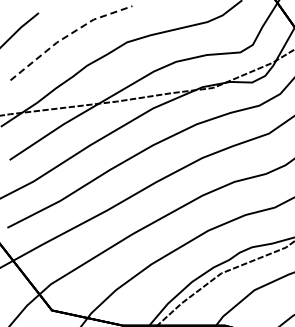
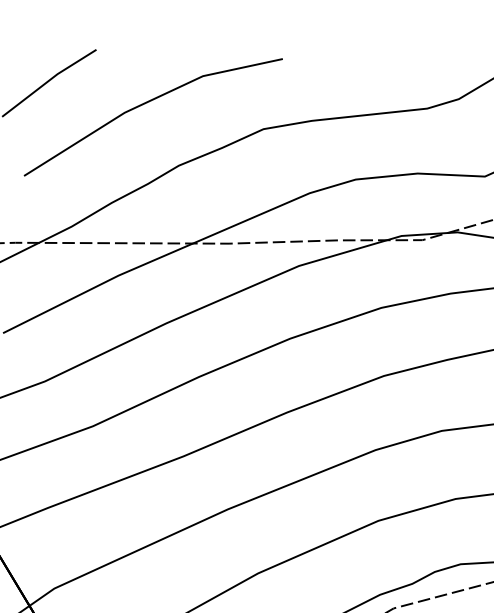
line: (67, 35) -> (147, 101), dashed -> solid

